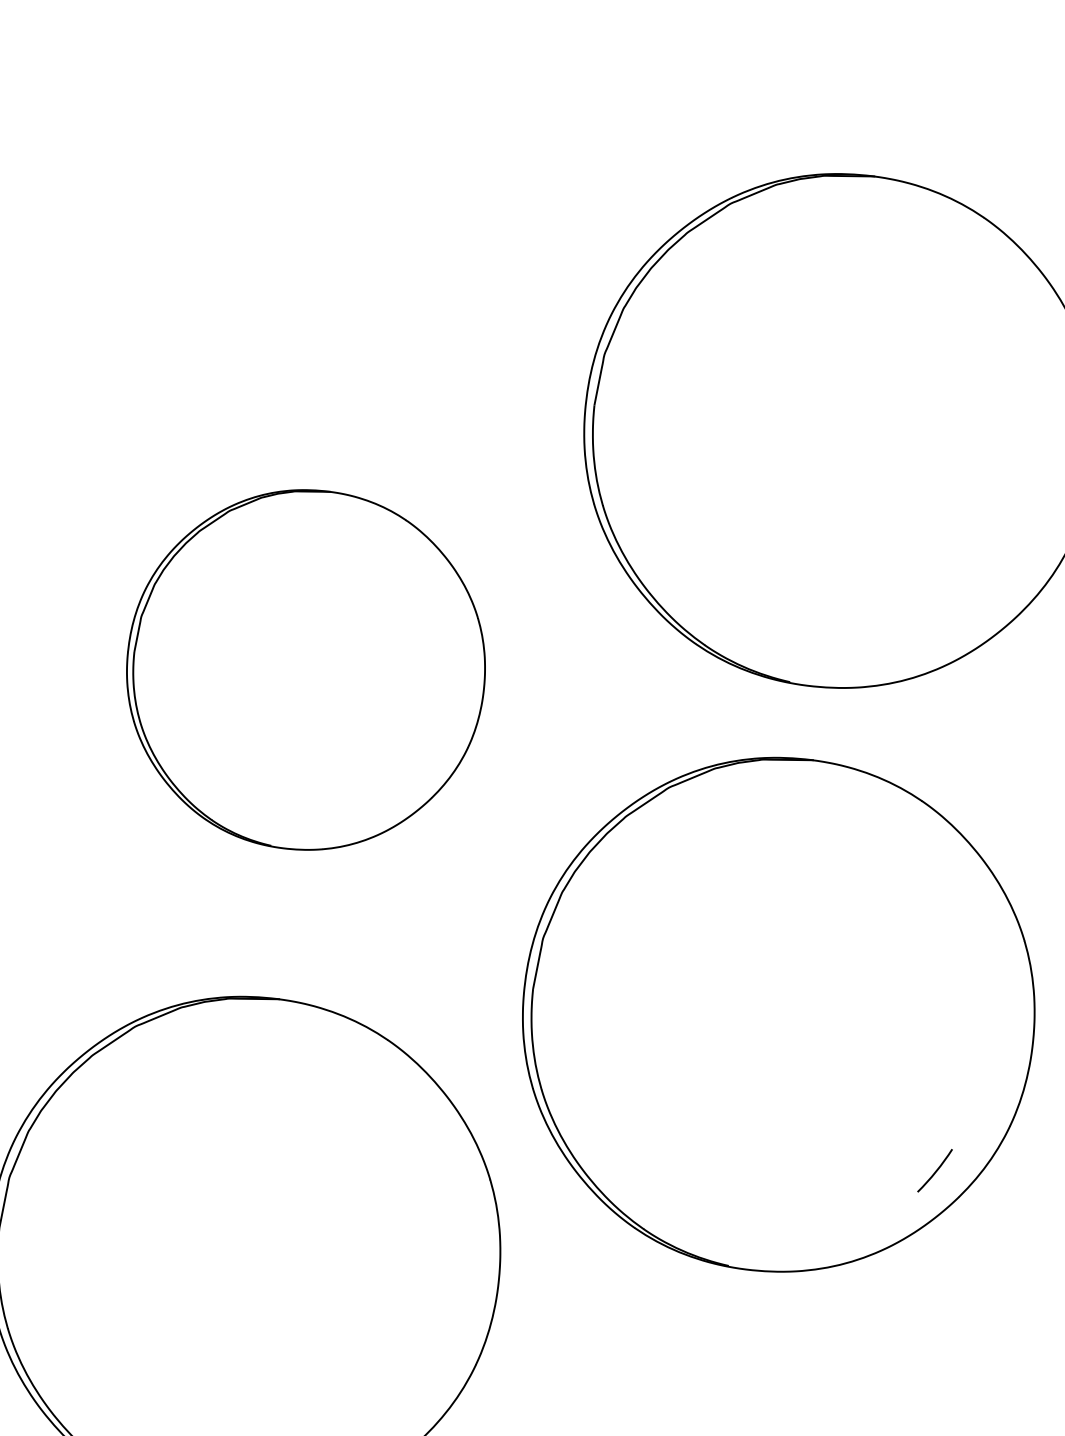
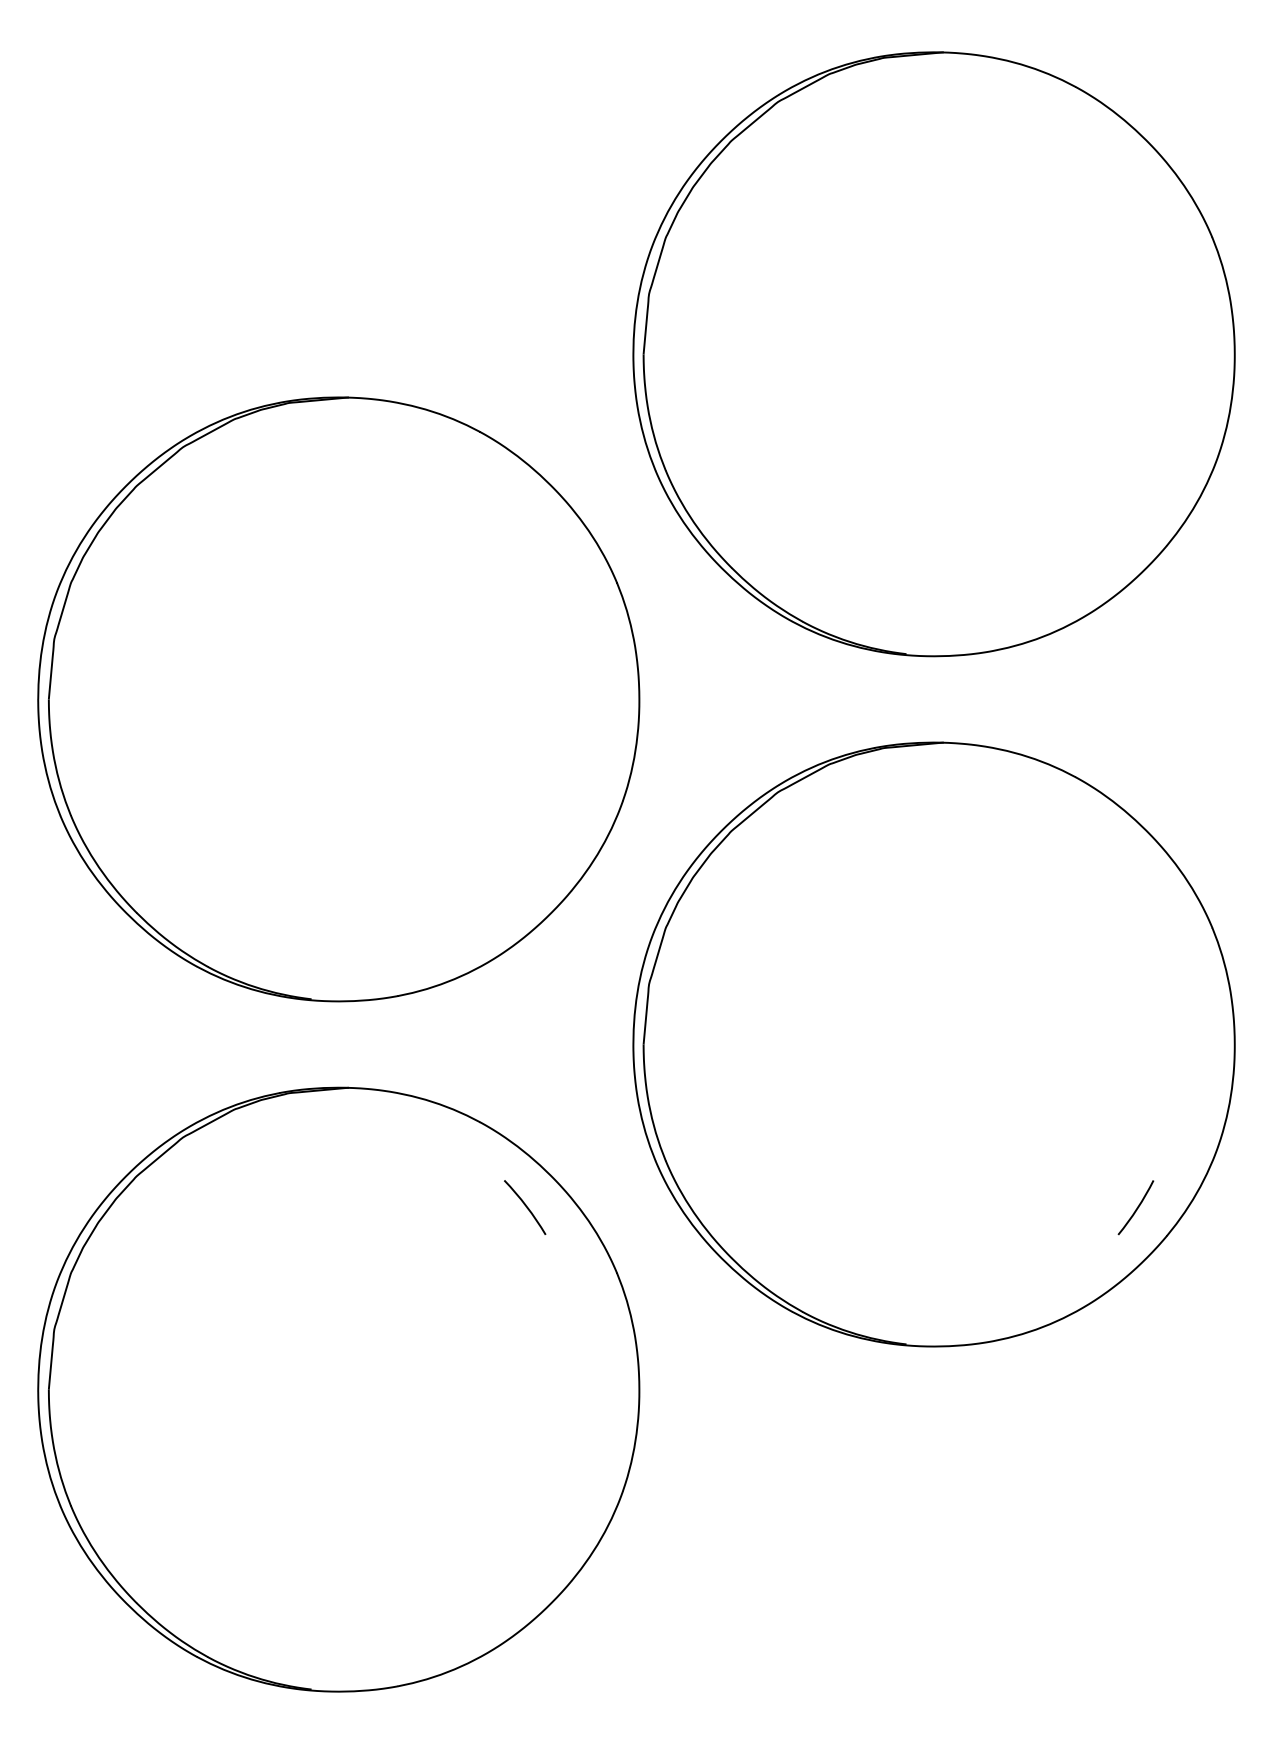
part: (305, 670) -> (338, 699), size x1.43
arc: (418, 1115) -> (525, 1206), added

